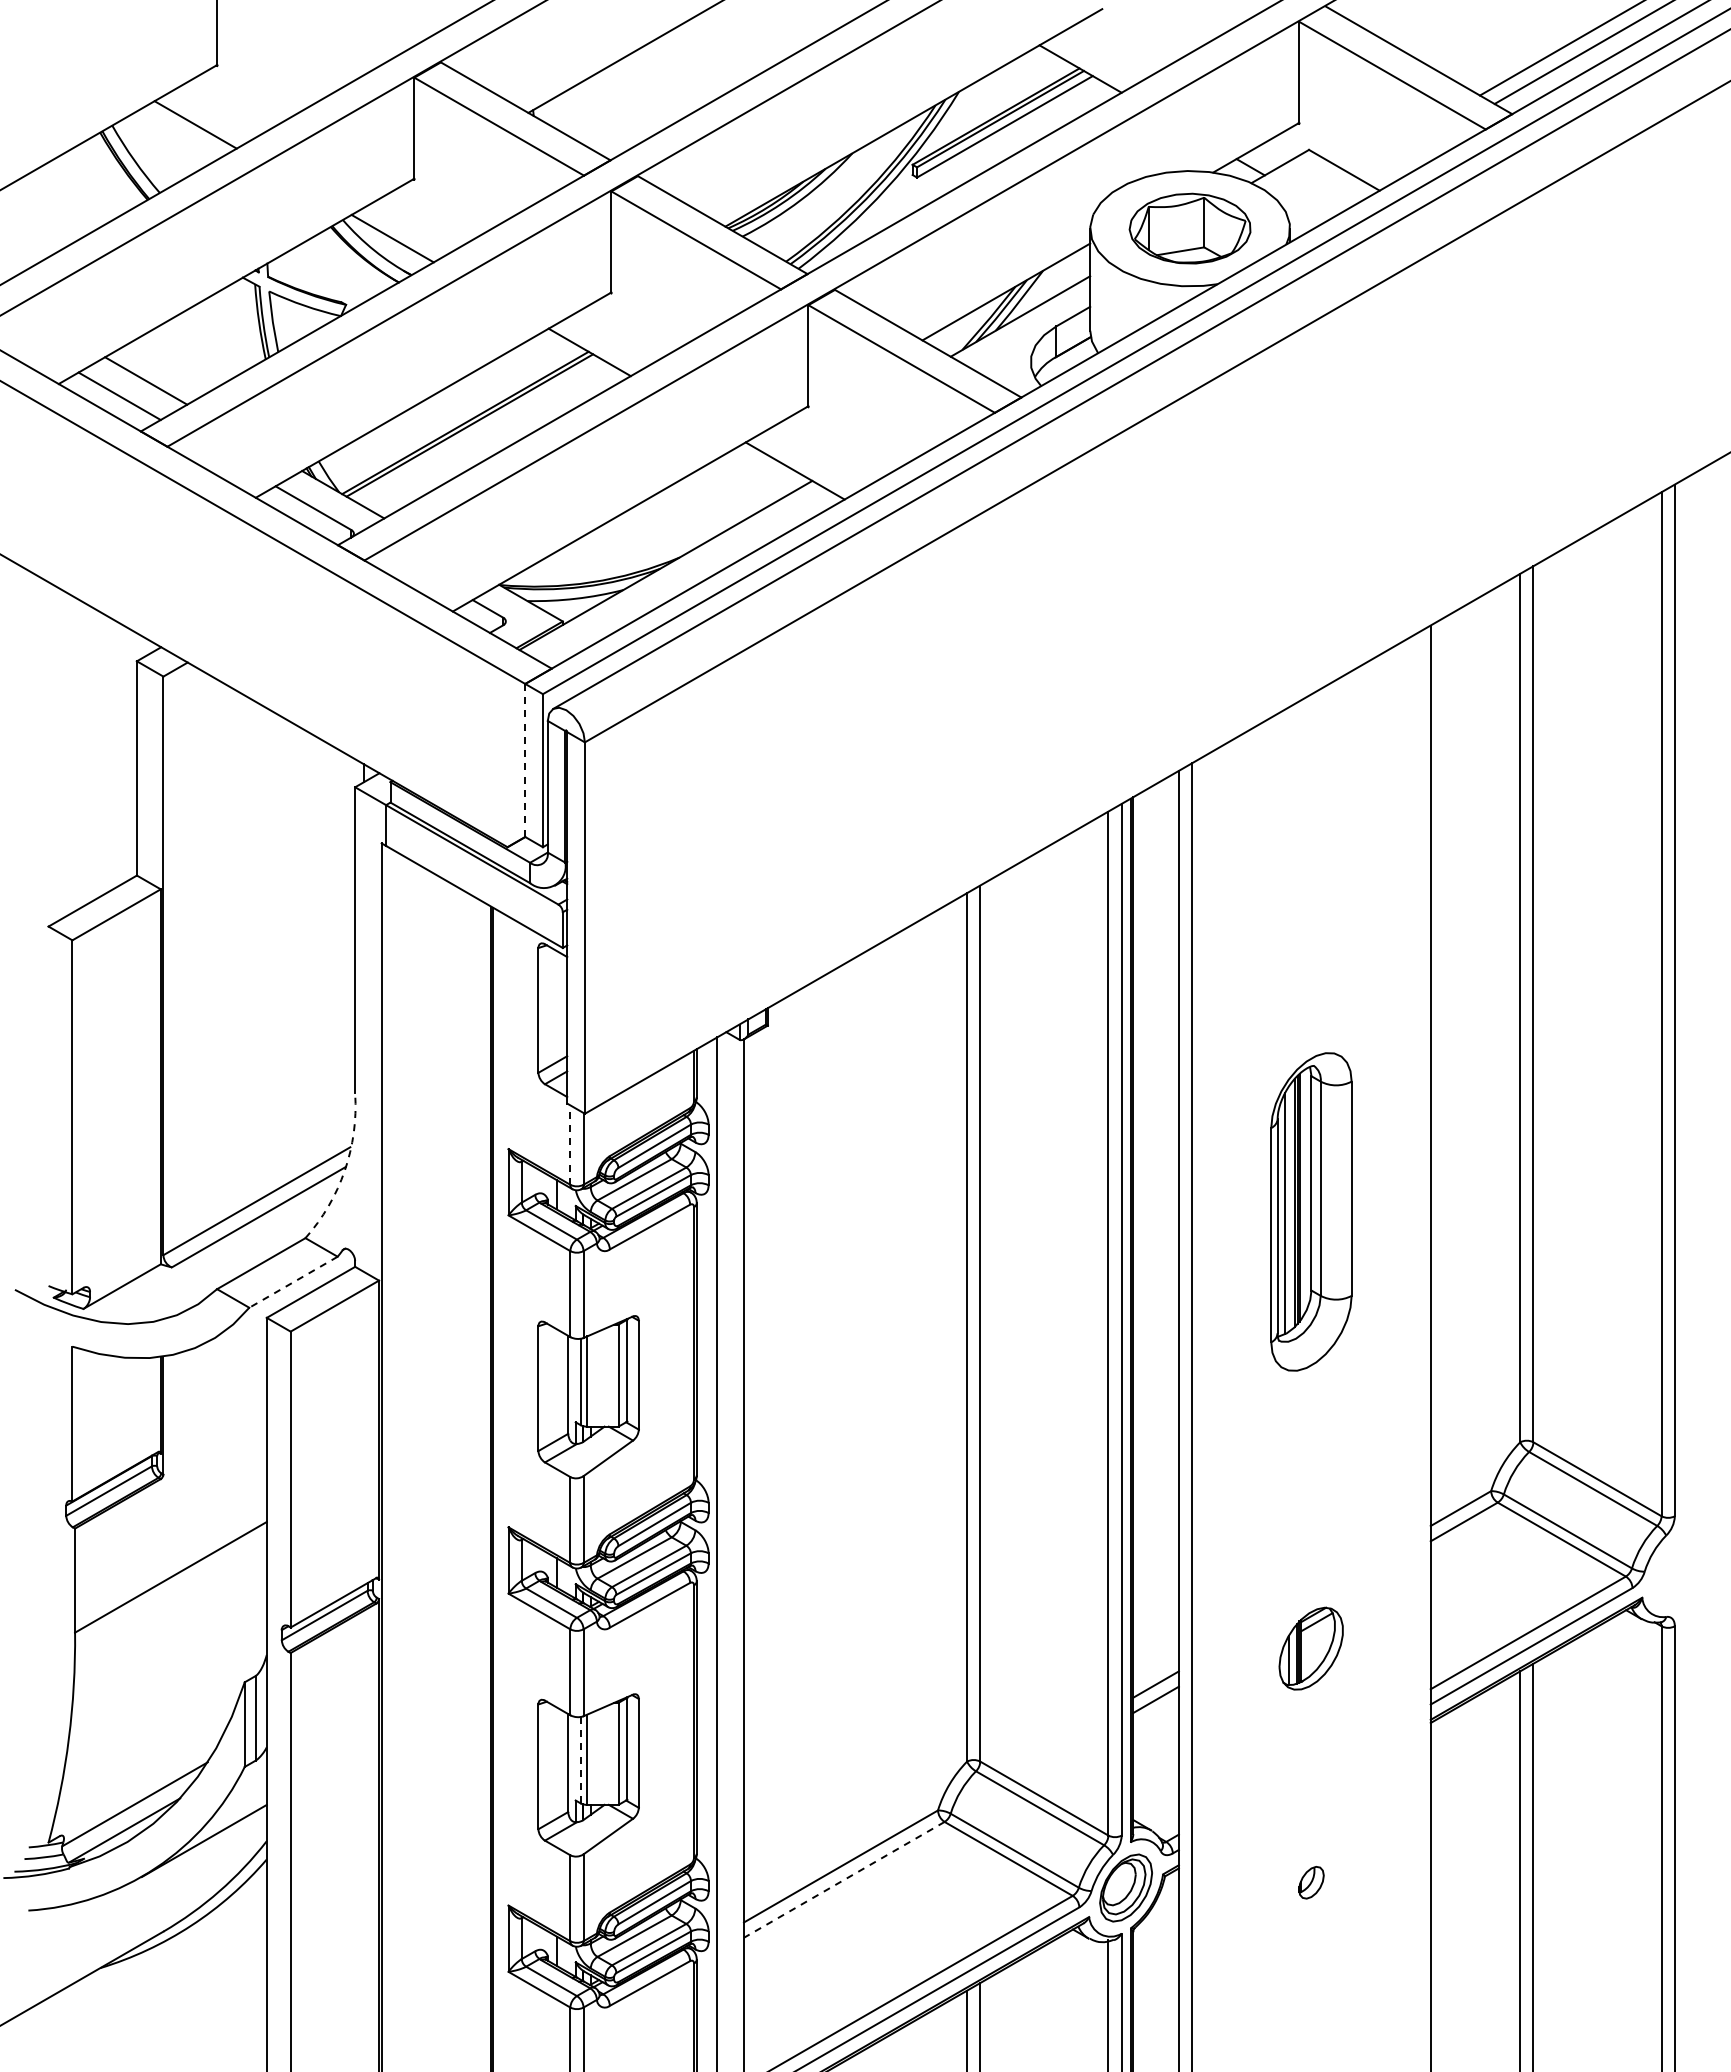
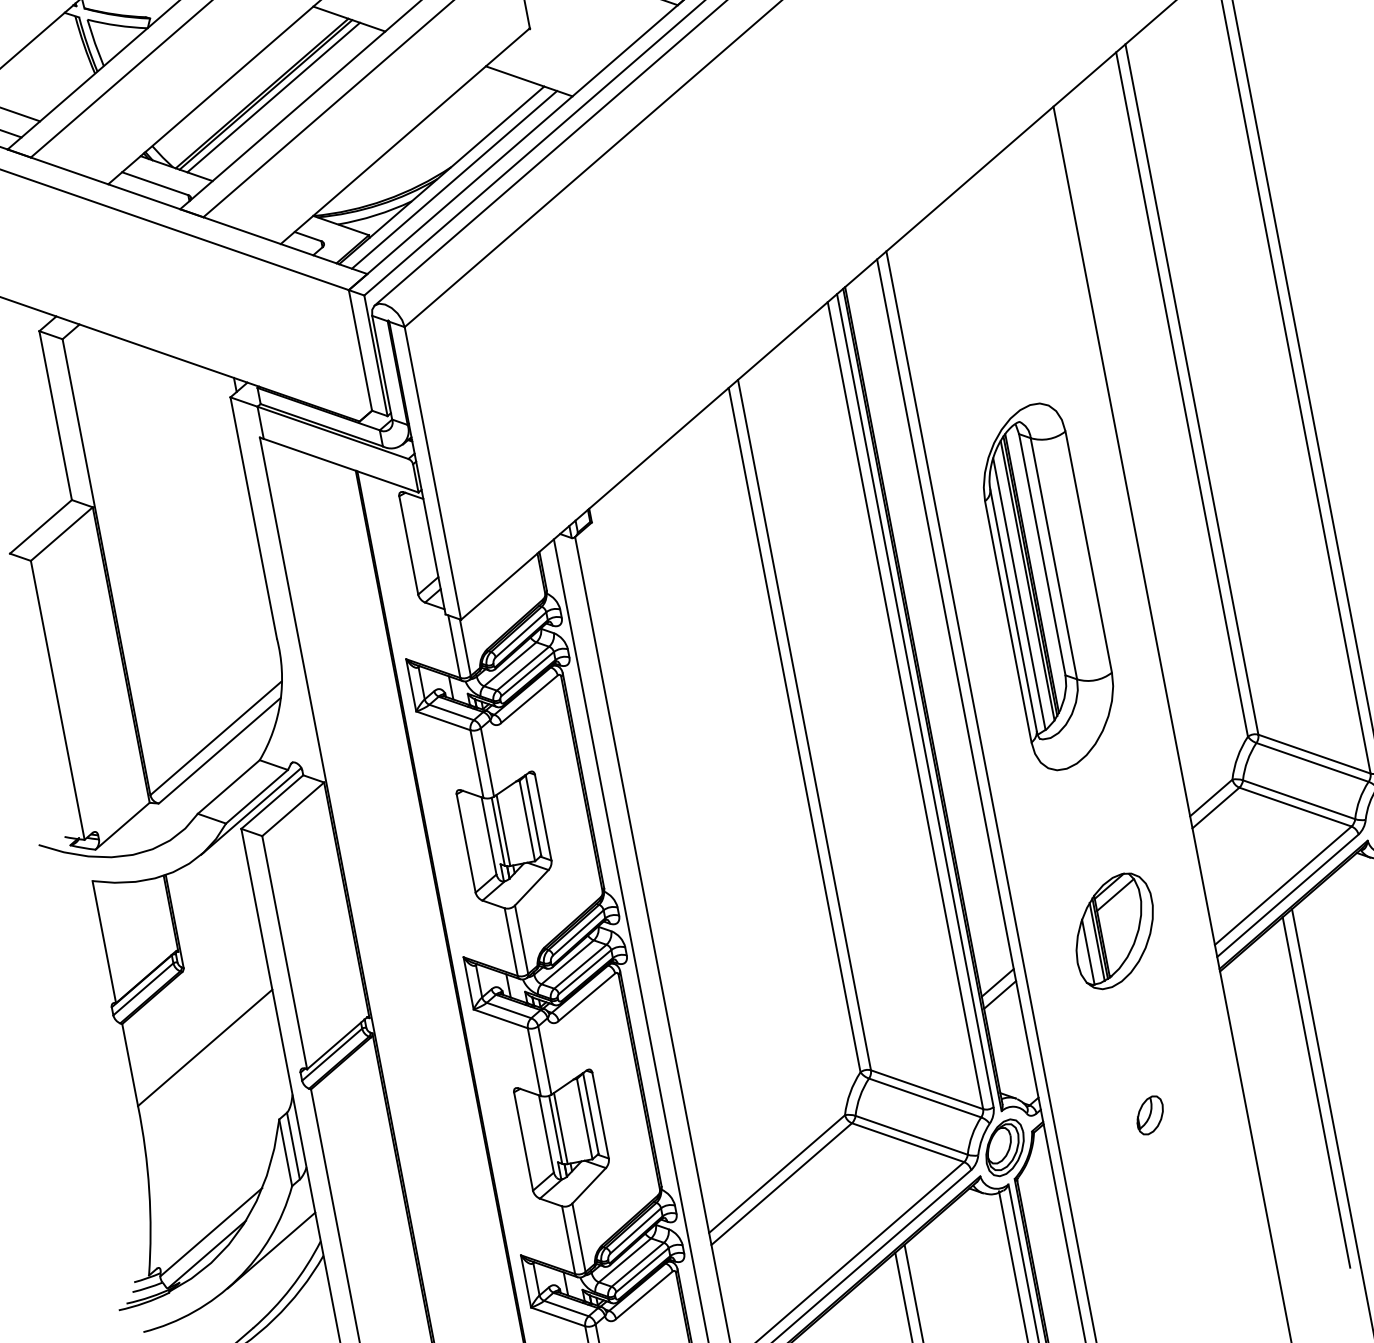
line: (478, 430) -> (273, 97), added
line: (680, 573) -> (454, 179), added
line: (525, 760) -> (360, 350), dashed -> solid
line: (570, 1145) -> (454, 646), dashed -> solid
arc: (344, 1170) -> (280, 700), dashed -> solid
part: (1311, 1211) -> (1048, 586), size x1.43
line: (293, 1282) -> (257, 796), dashed -> solid
line: (282, 1298) -> (250, 811), added
part: (1310, 1648) -> (1113, 931), size x1.67
line: (580, 1759) -> (555, 1129), dashed -> solid
line: (844, 1879) -> (781, 1183), dashed -> solid
part: (1311, 1882) -> (1150, 1115), size x1.43

